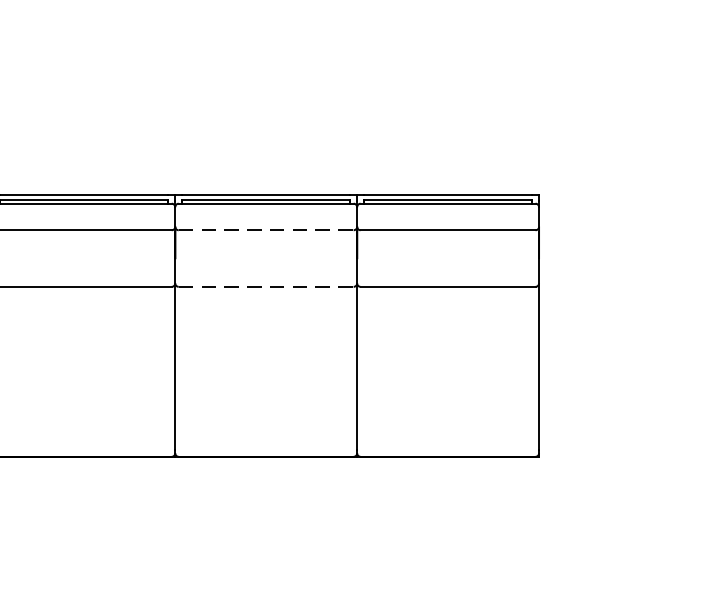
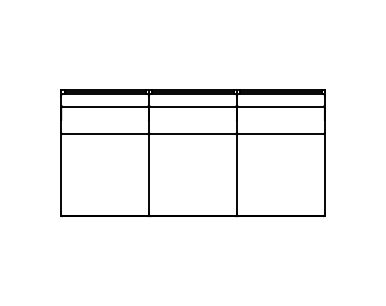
line: (267, 229) -> (193, 106), dashed -> solid
line: (267, 287) -> (193, 134), dashed -> solid

